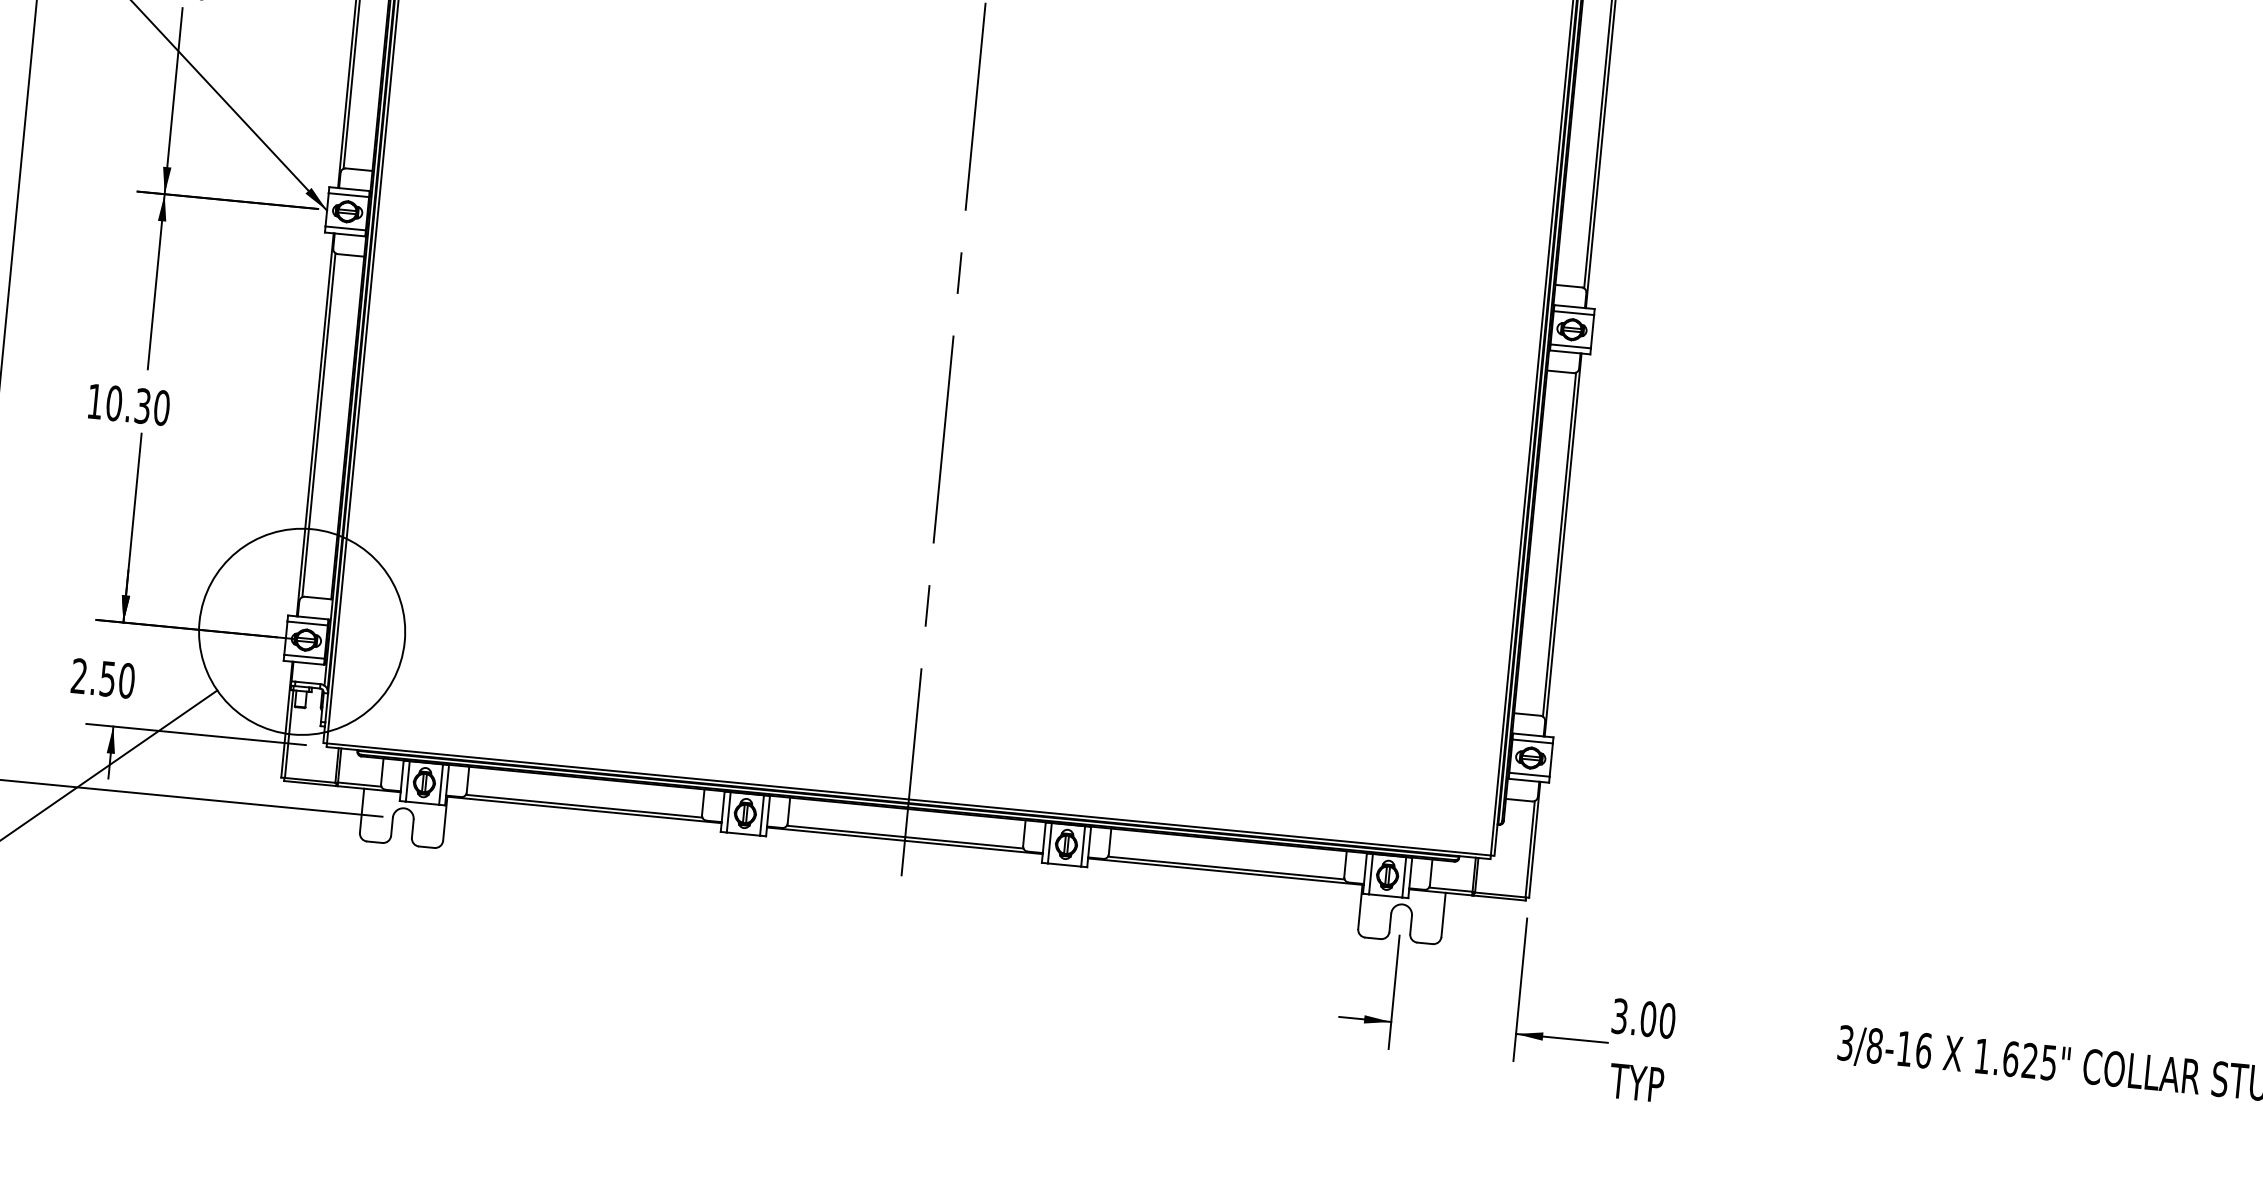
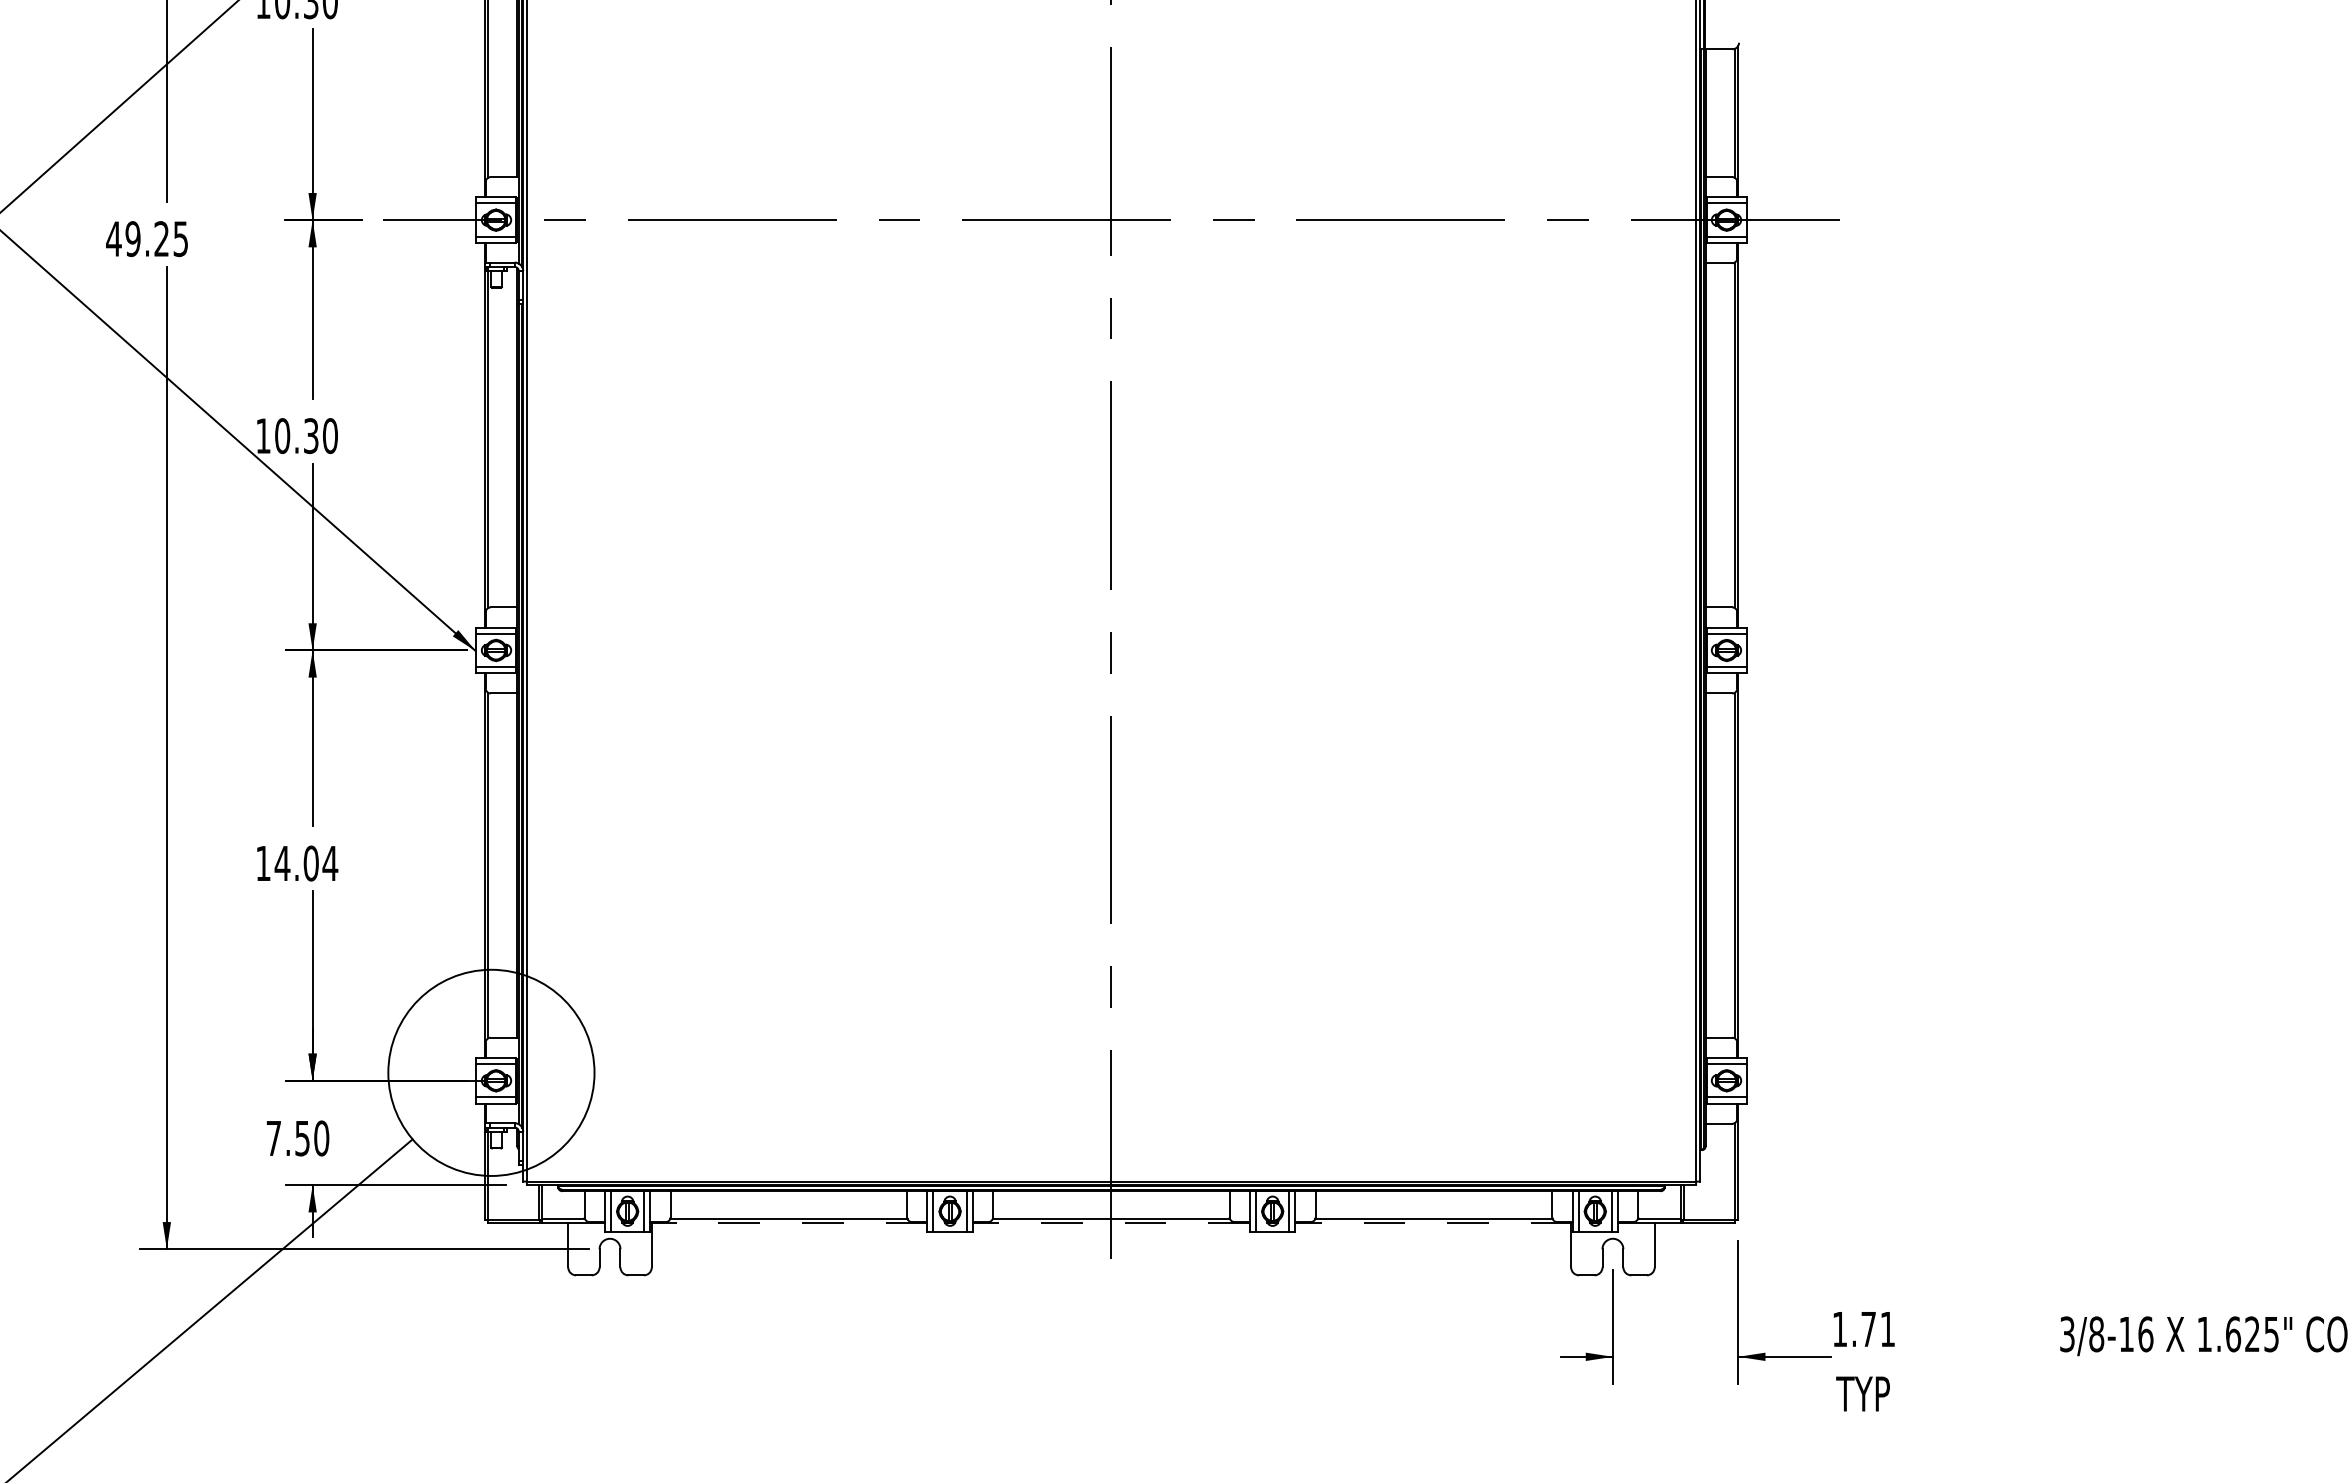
text: (138, 405) -> (306, 863), 10.30 -> 14.04
text: (79, 675) -> (273, 1137), 2.50 -> 7.50
line: (583, 810) -> (788, 1223), solid -> dashed
line: (904, 841) -> (1111, 1223), solid -> dashed
line: (1226, 872) -> (1434, 1223), solid -> dashed
text: (1643, 1018) -> (1863, 1329), 3.00 -> 1.71

